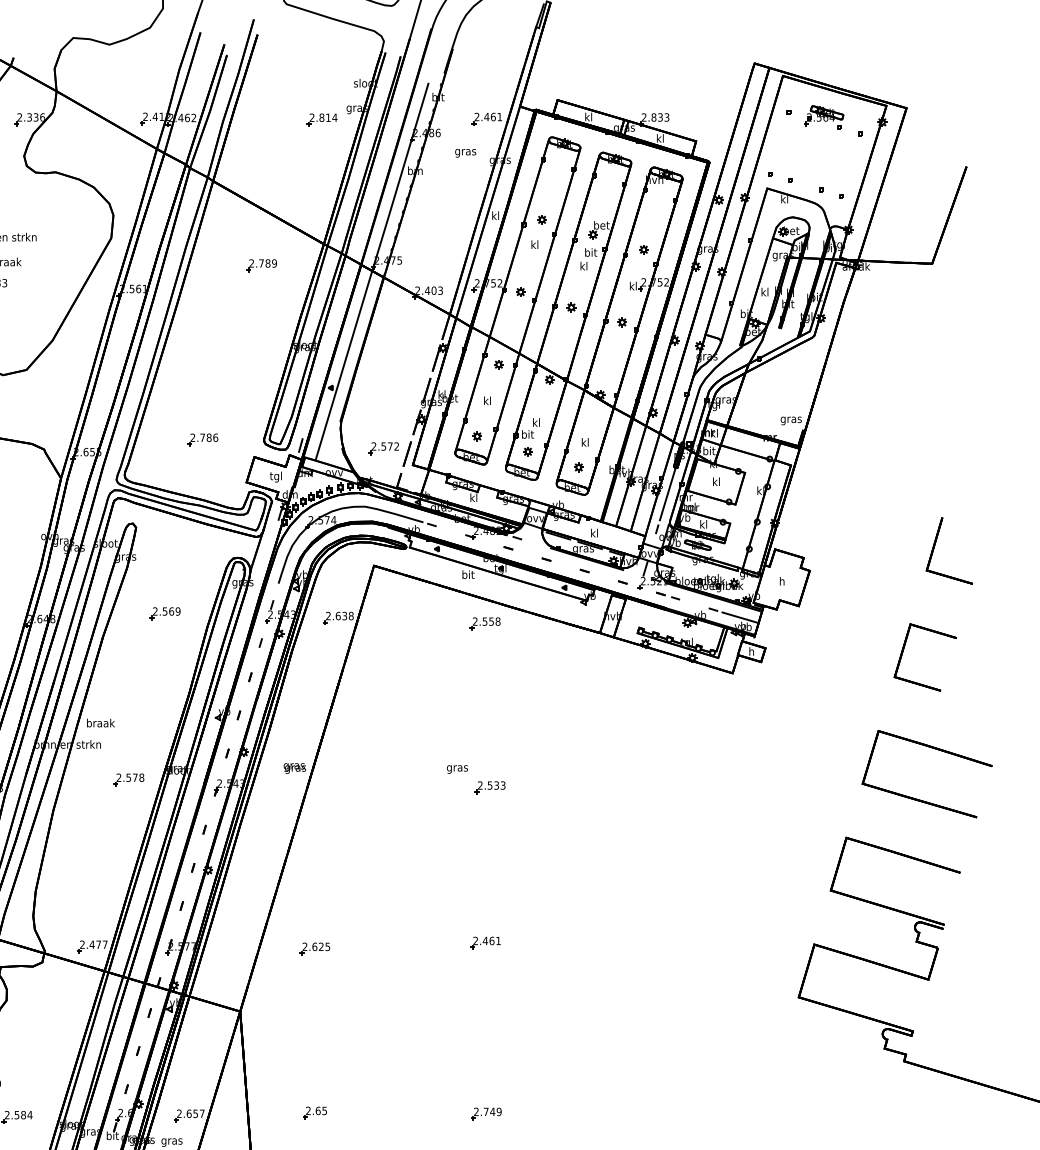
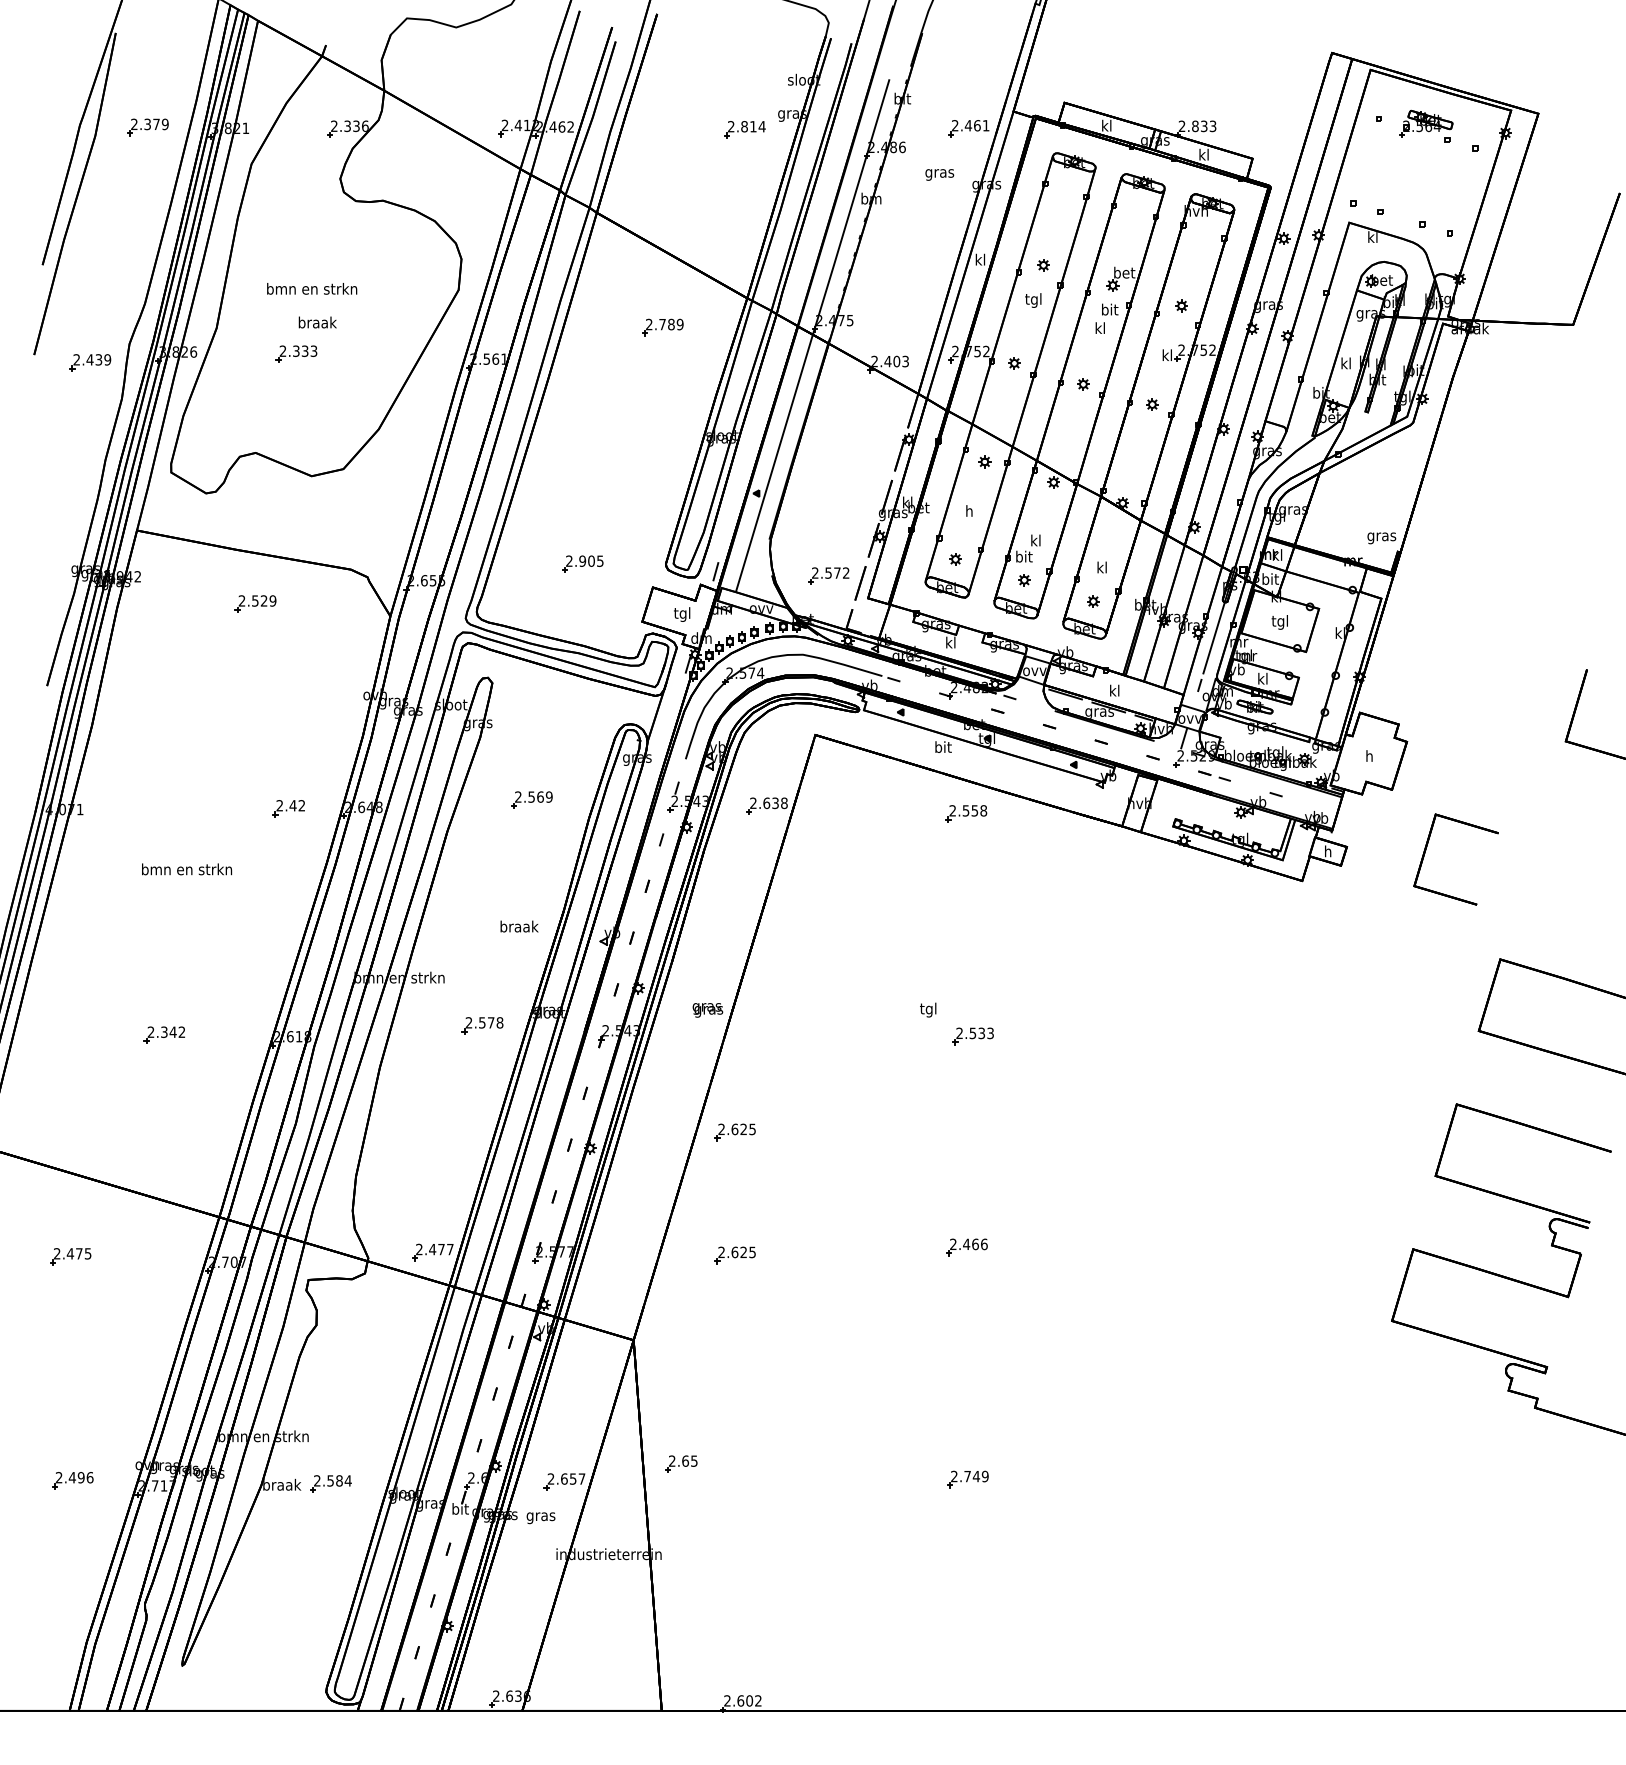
text: (534, 245) -> (1033, 300), kl -> tgl
text: (486, 400) -> (968, 510), kl -> h
text: (209, 437) -> (591, 560), 2.786 -> 2.905
text: (715, 482) -> (1279, 622), kl -> tgl
line: (740, 617) -> (1312, 805), removed
part: (903, 650) -> (1426, 850), moved
text: (100, 723) -> (519, 926), moved
text: (457, 767) -> (928, 1009), gras -> tgl
part: (314, 858) -> (734, 1132), added
text: (498, 941) -> (984, 1244), 2.461 -> 2.466
part: (315, 1112) -> (681, 1463), moved

